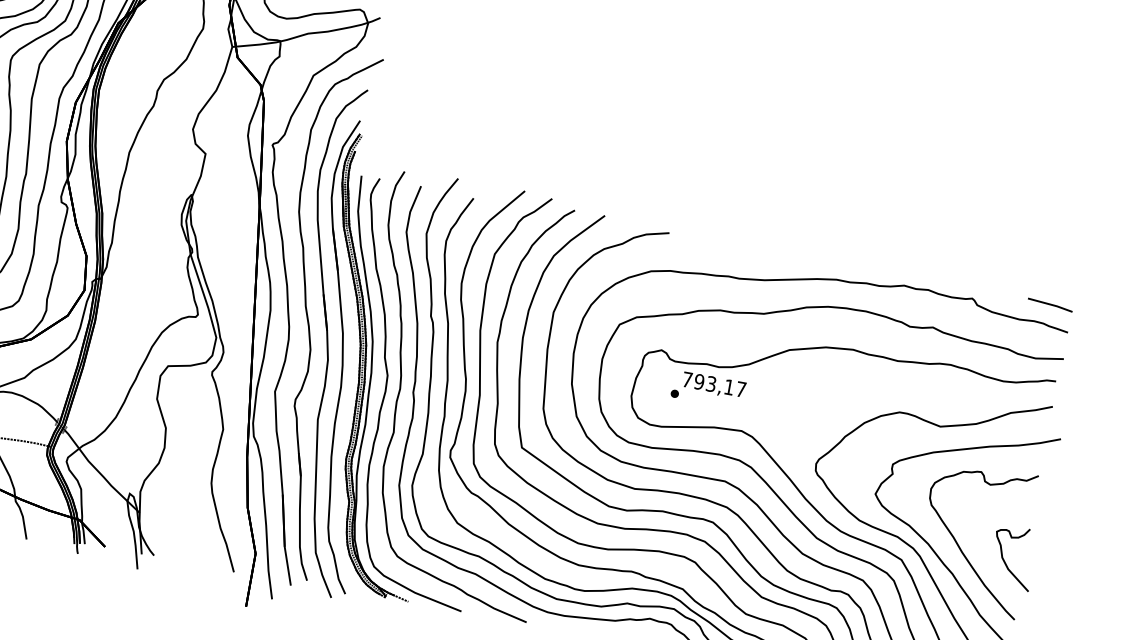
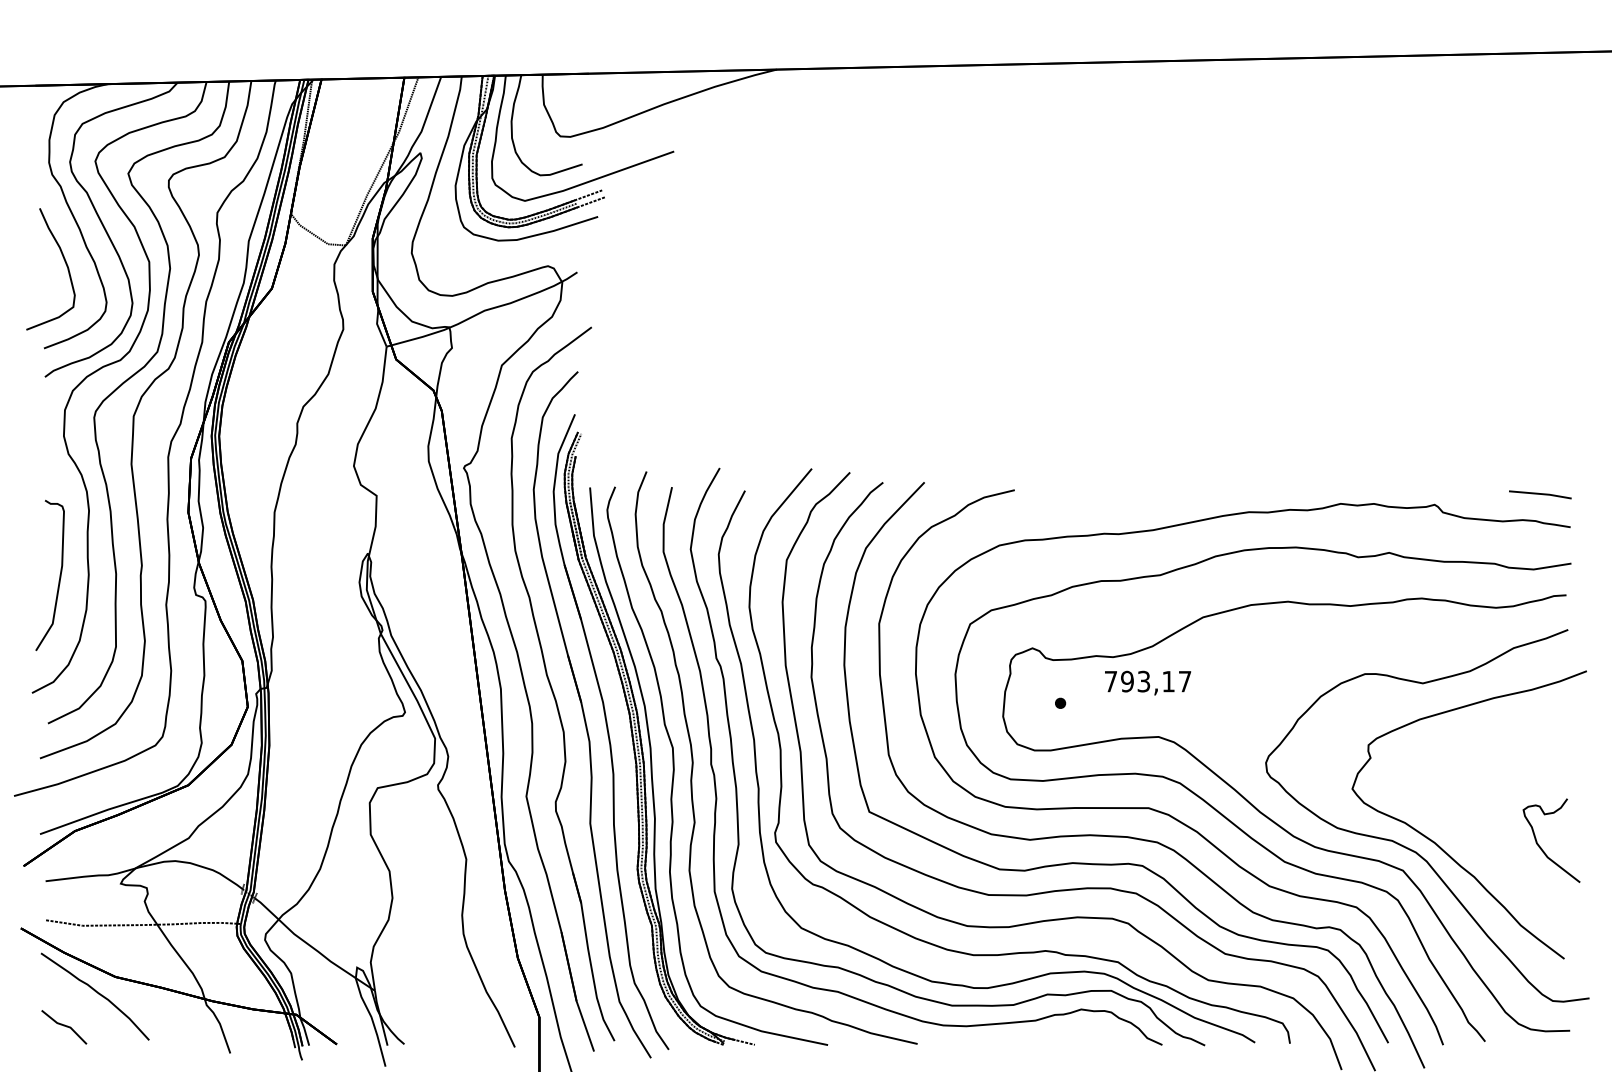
text: (714, 385) -> (1148, 682), moved
part: (959, 546) -> (1477, 838), removed

